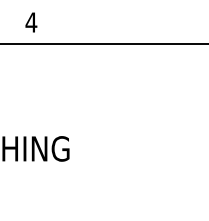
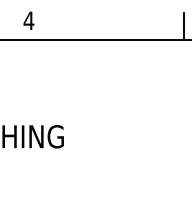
line: (200, 28) -> (184, 26), added

